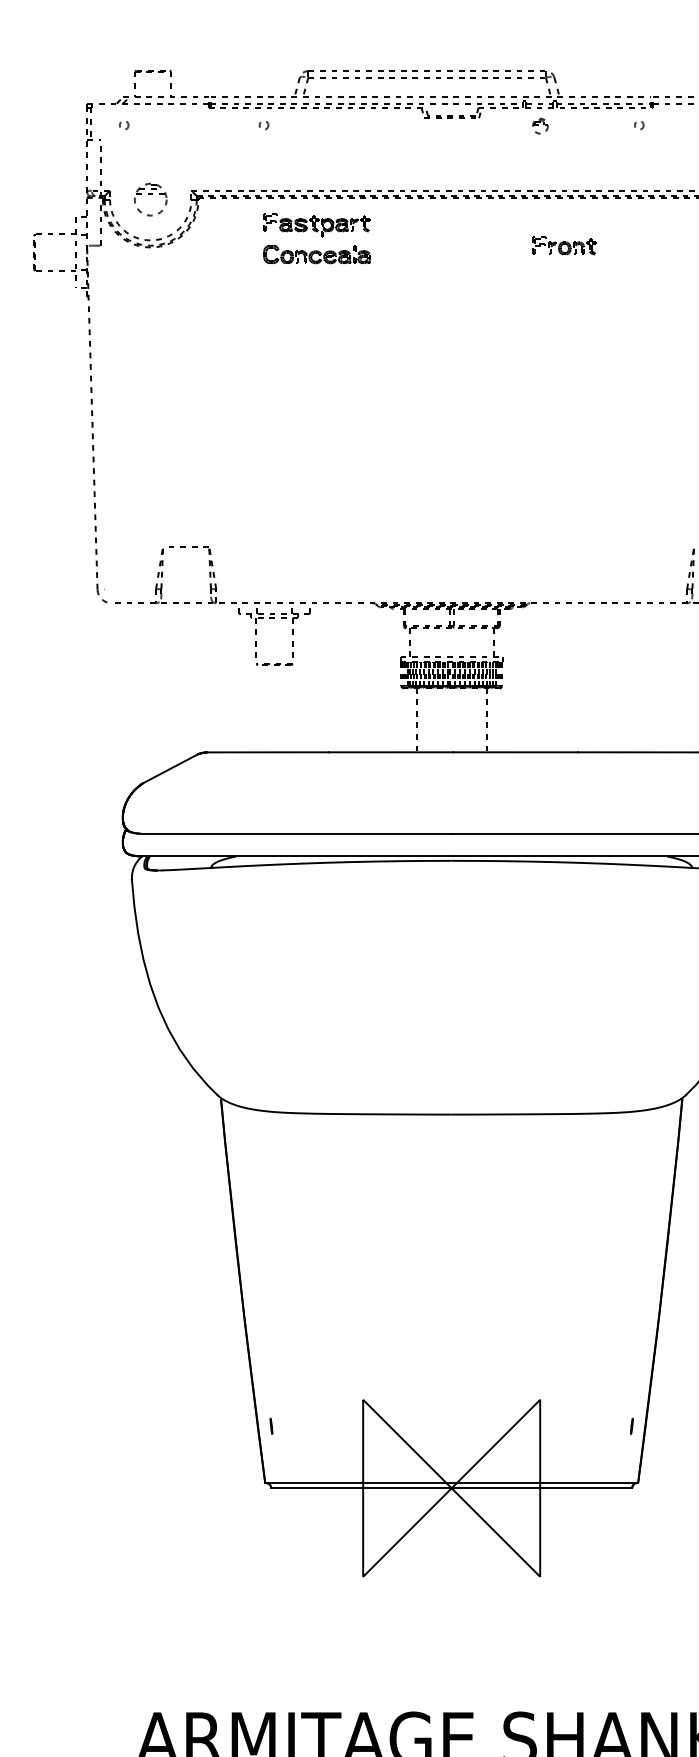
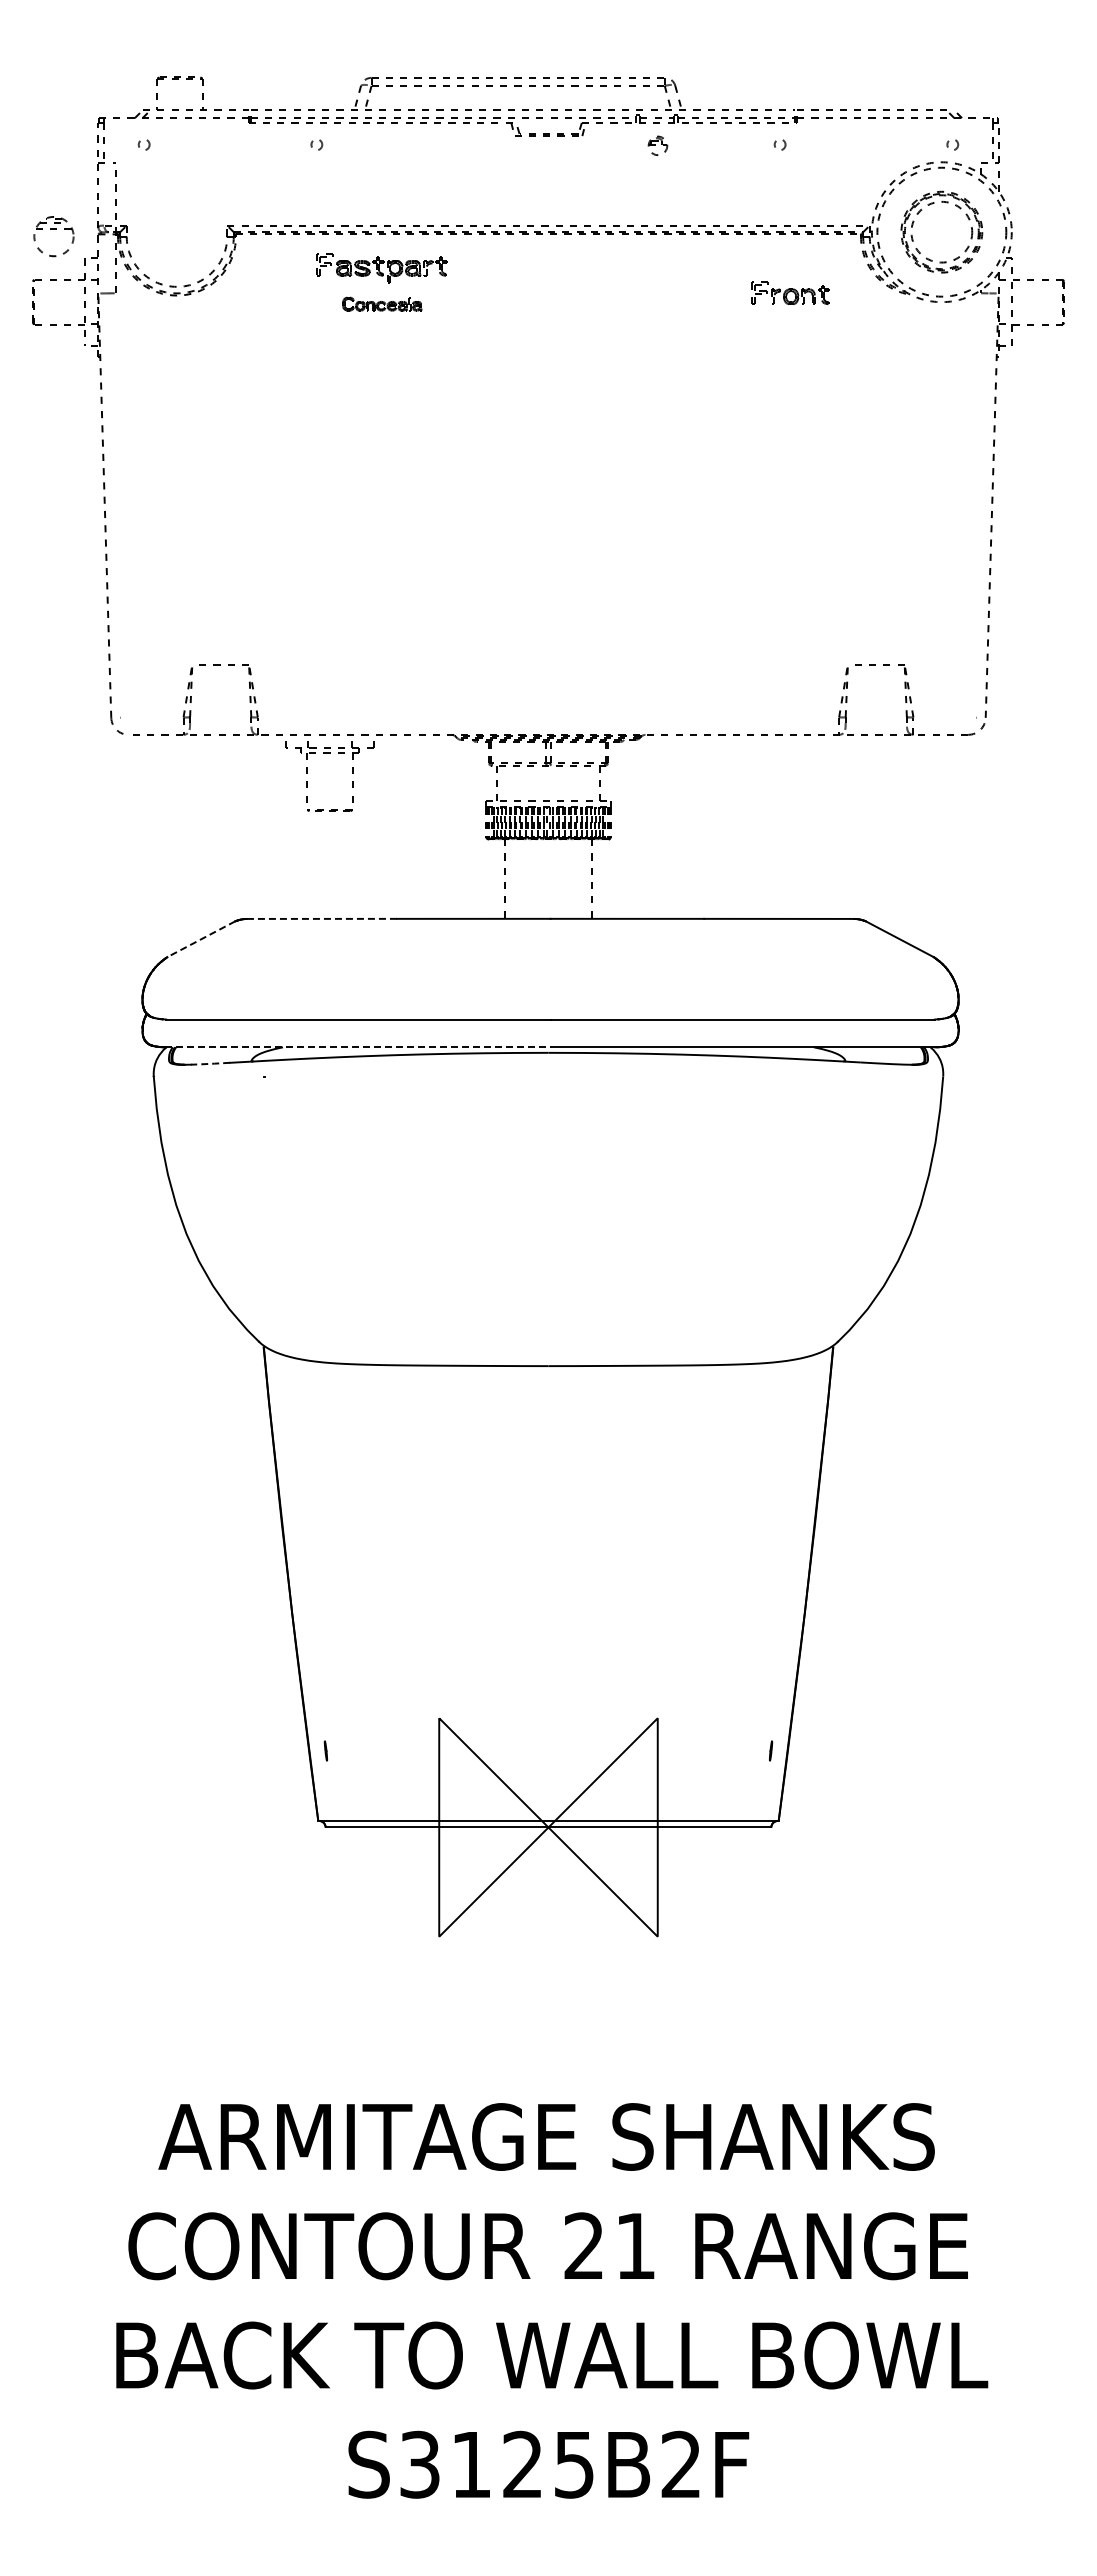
part: (150, 193) -> (53, 229), moved
part: (564, 244) -> (790, 292), moved
part: (317, 253) -> (382, 303), size x0.6
line: (267, 752) -> (321, 918), solid -> dashed
line: (169, 769) -> (200, 939), solid -> dashed
line: (296, 856) -> (357, 1047), solid -> dashed
line: (177, 869) -> (210, 1063), solid -> dashed

